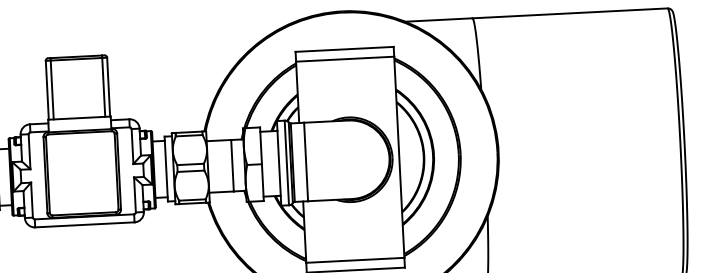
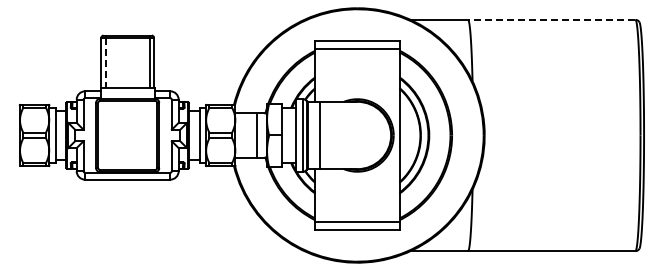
line: (569, 13) -> (551, 19), solid -> dashed
line: (52, 90) -> (105, 63), solid -> dashed

